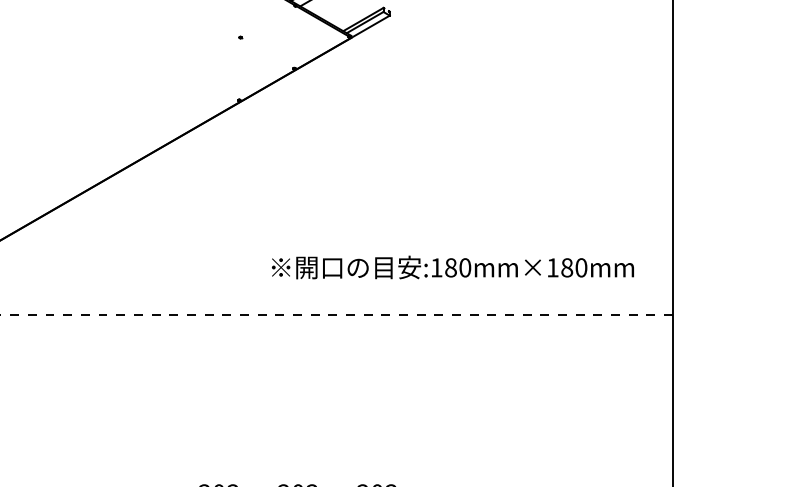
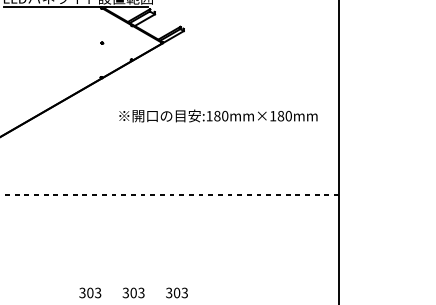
text: (453, 266) -> (218, 115), moved

